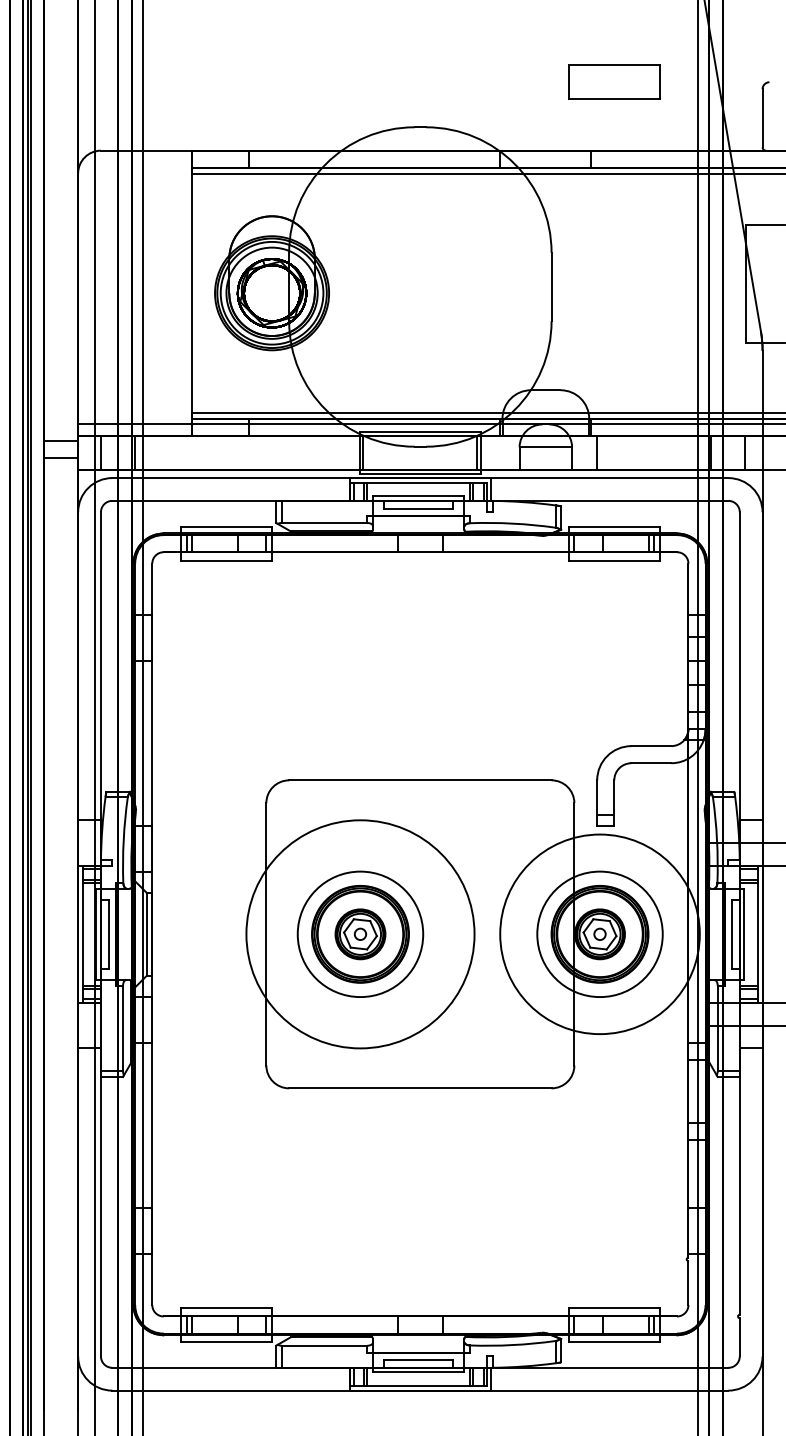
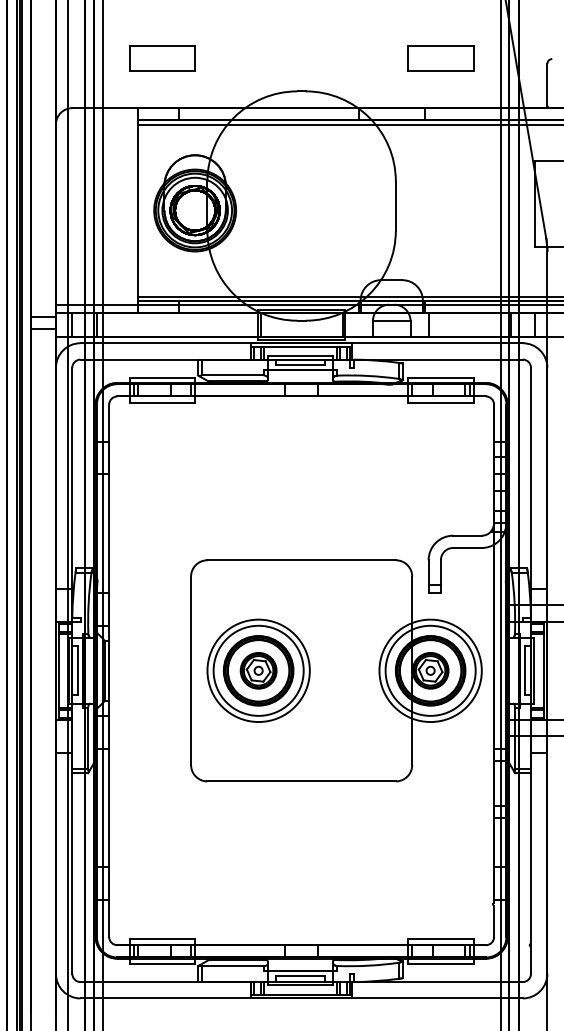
part: (226, 81) -> (162, 58), added
circle: (360, 934) -> (258, 670), size x0.62
circle: (599, 934) -> (430, 670), size x0.71

